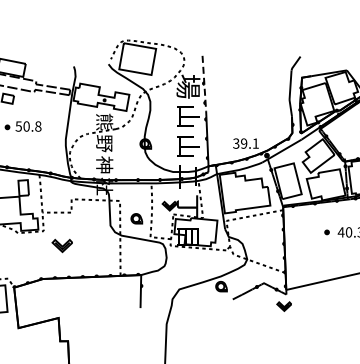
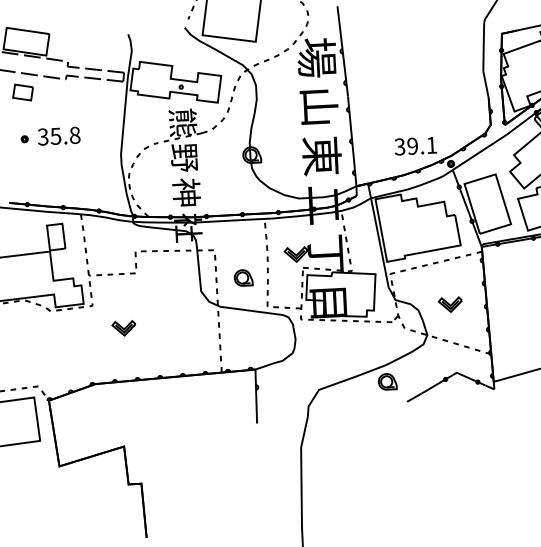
line: (204, 83) -> (343, 51), dashed -> solid
text: (22, 126) -> (49, 136), 50.8 -> 35.8
text: (188, 146) -> (322, 155), 山 -> 東
part: (61, 245) -> (122, 327), size x0.71
part: (283, 306) -> (449, 304), moved

